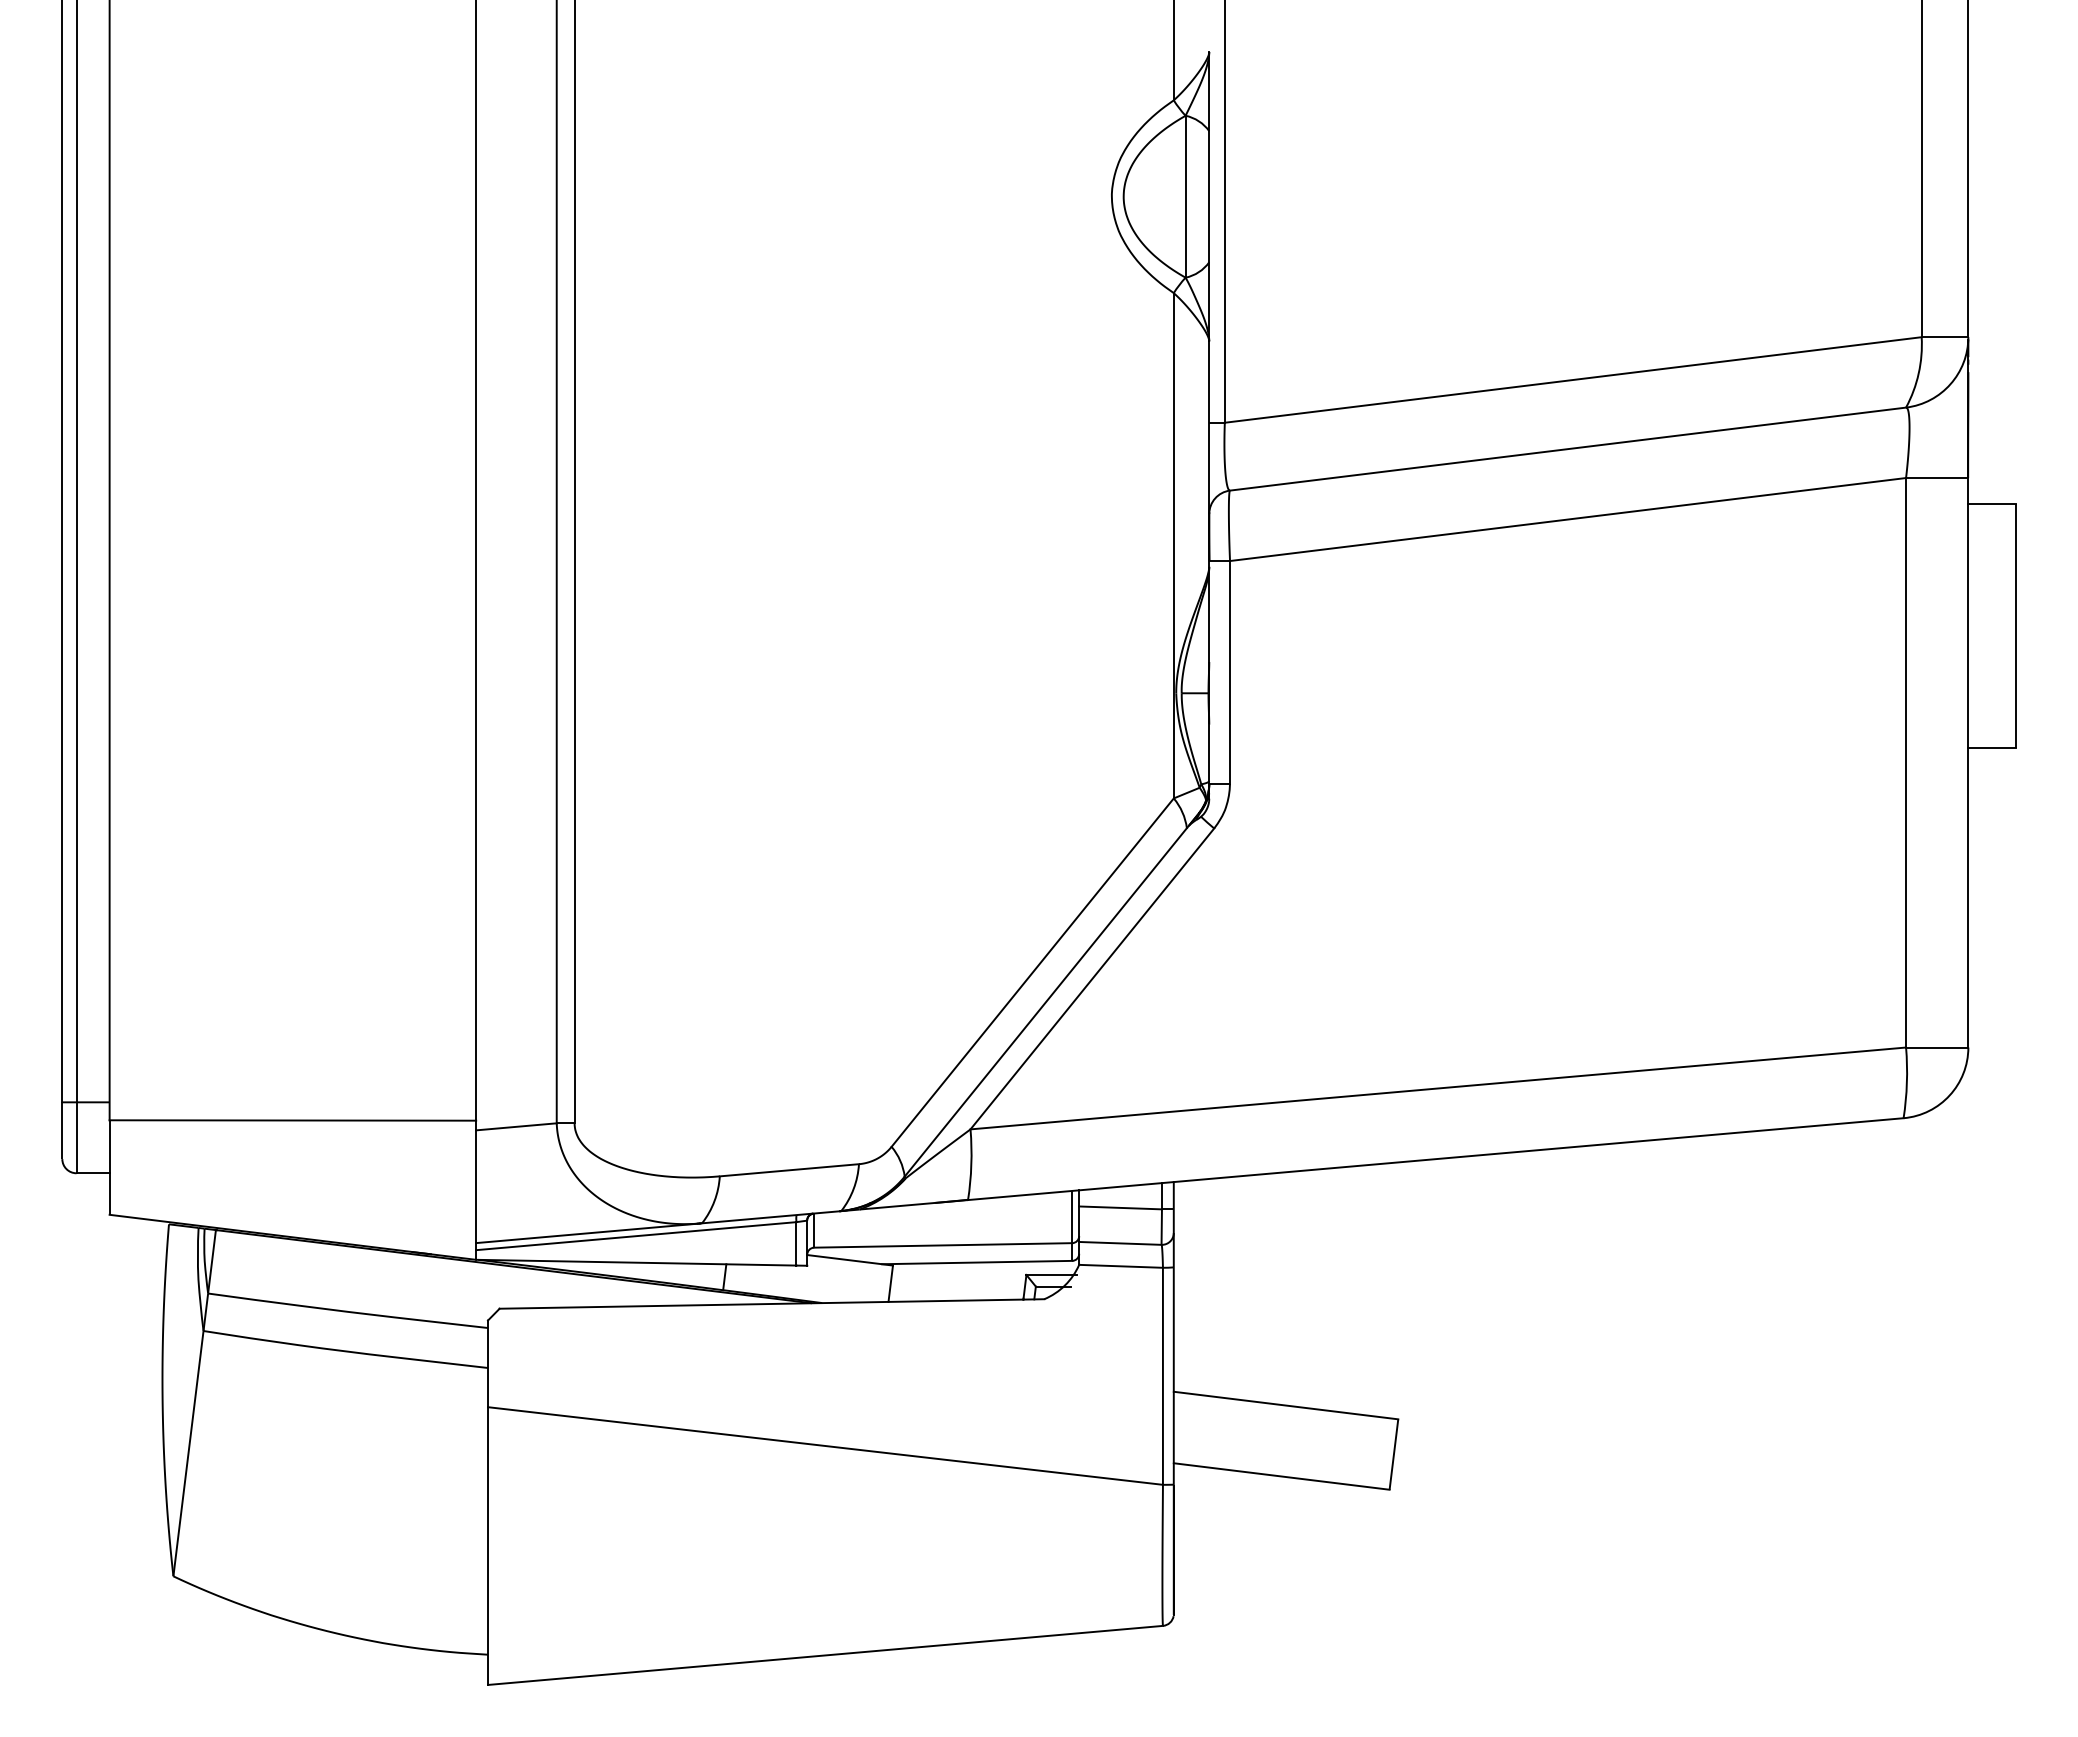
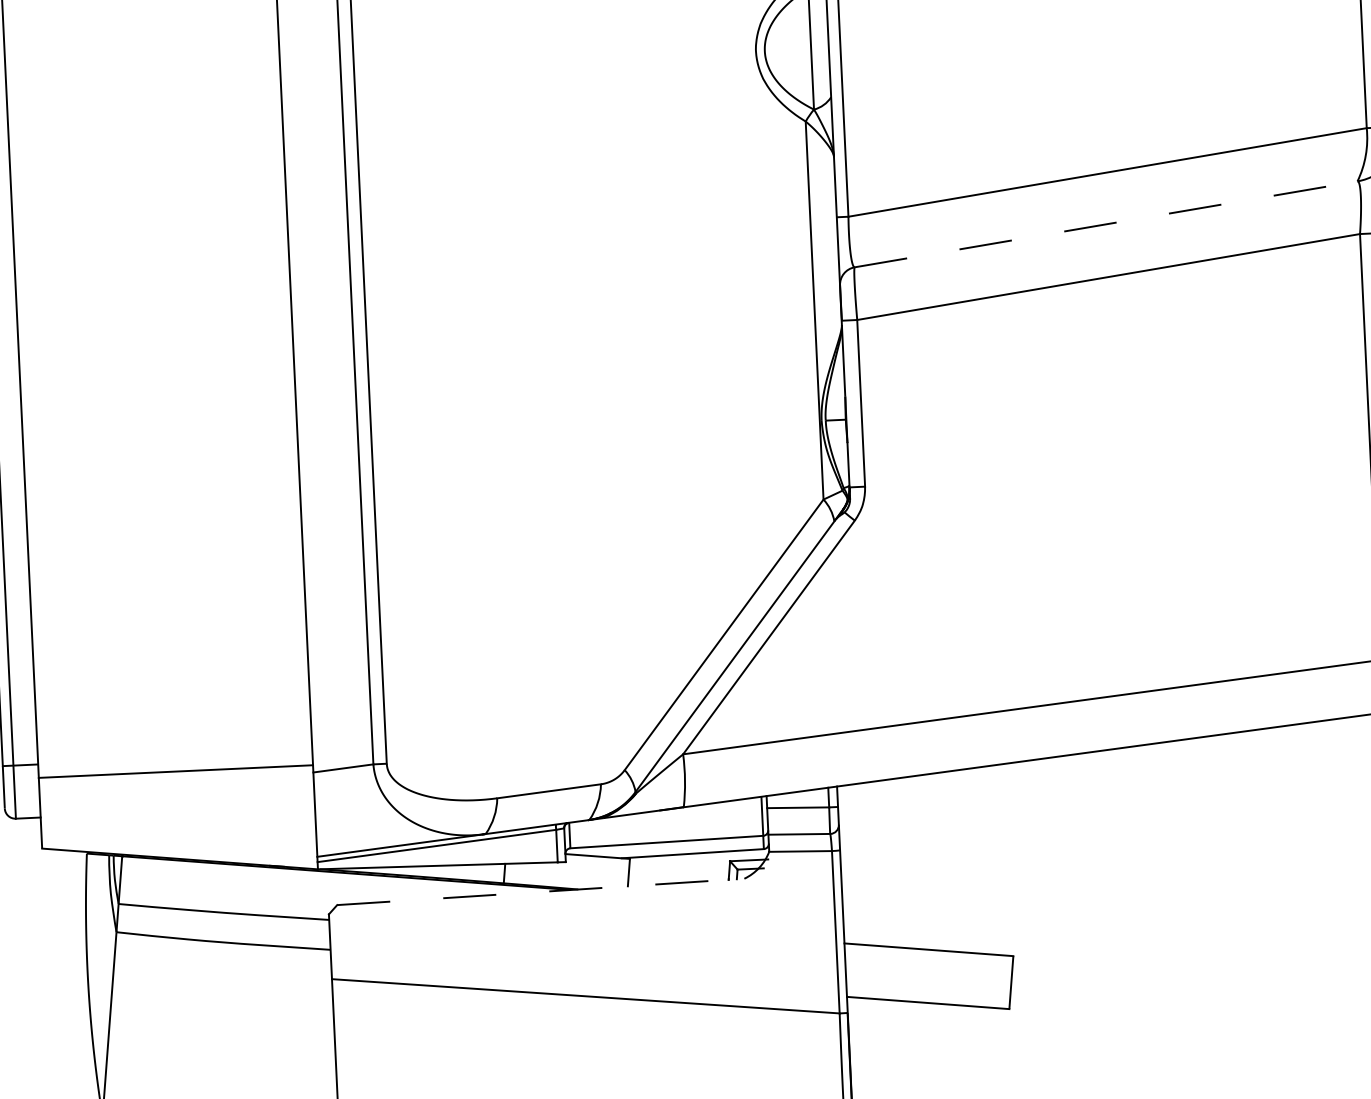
line: (1568, 449) -> (1106, 224), solid -> dashed
line: (772, 1303) -> (541, 891), solid -> dashed

